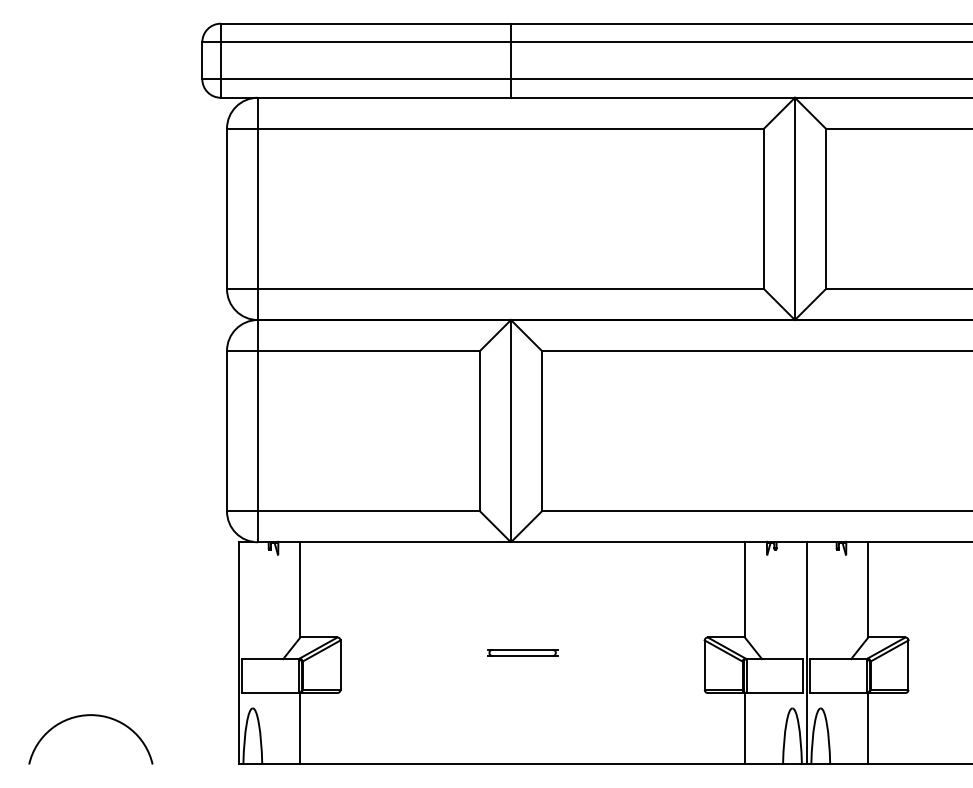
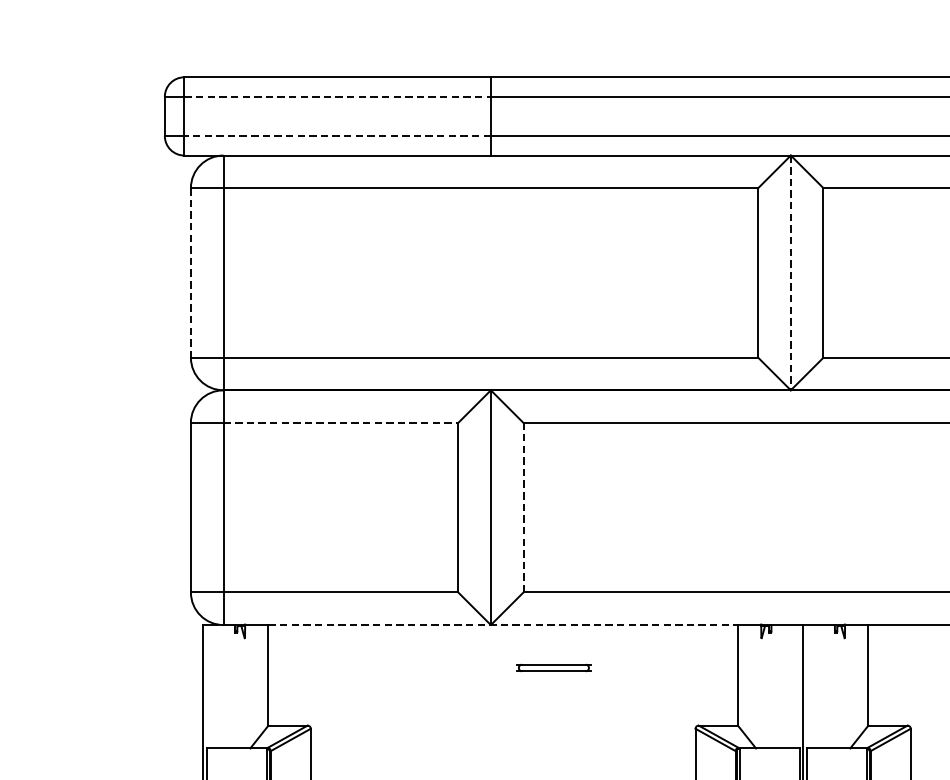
line: (366, 42) -> (338, 97), solid -> dashed
line: (365, 79) -> (337, 136), solid -> dashed
line: (227, 209) -> (191, 273), solid -> dashed
line: (794, 209) -> (790, 273), solid -> dashed
line: (369, 350) -> (341, 422), solid -> dashed
line: (541, 430) -> (523, 507), solid -> dashed
line: (523, 541) -> (504, 624), solid -> dashed
part: (522, 652) -> (553, 667), moved

